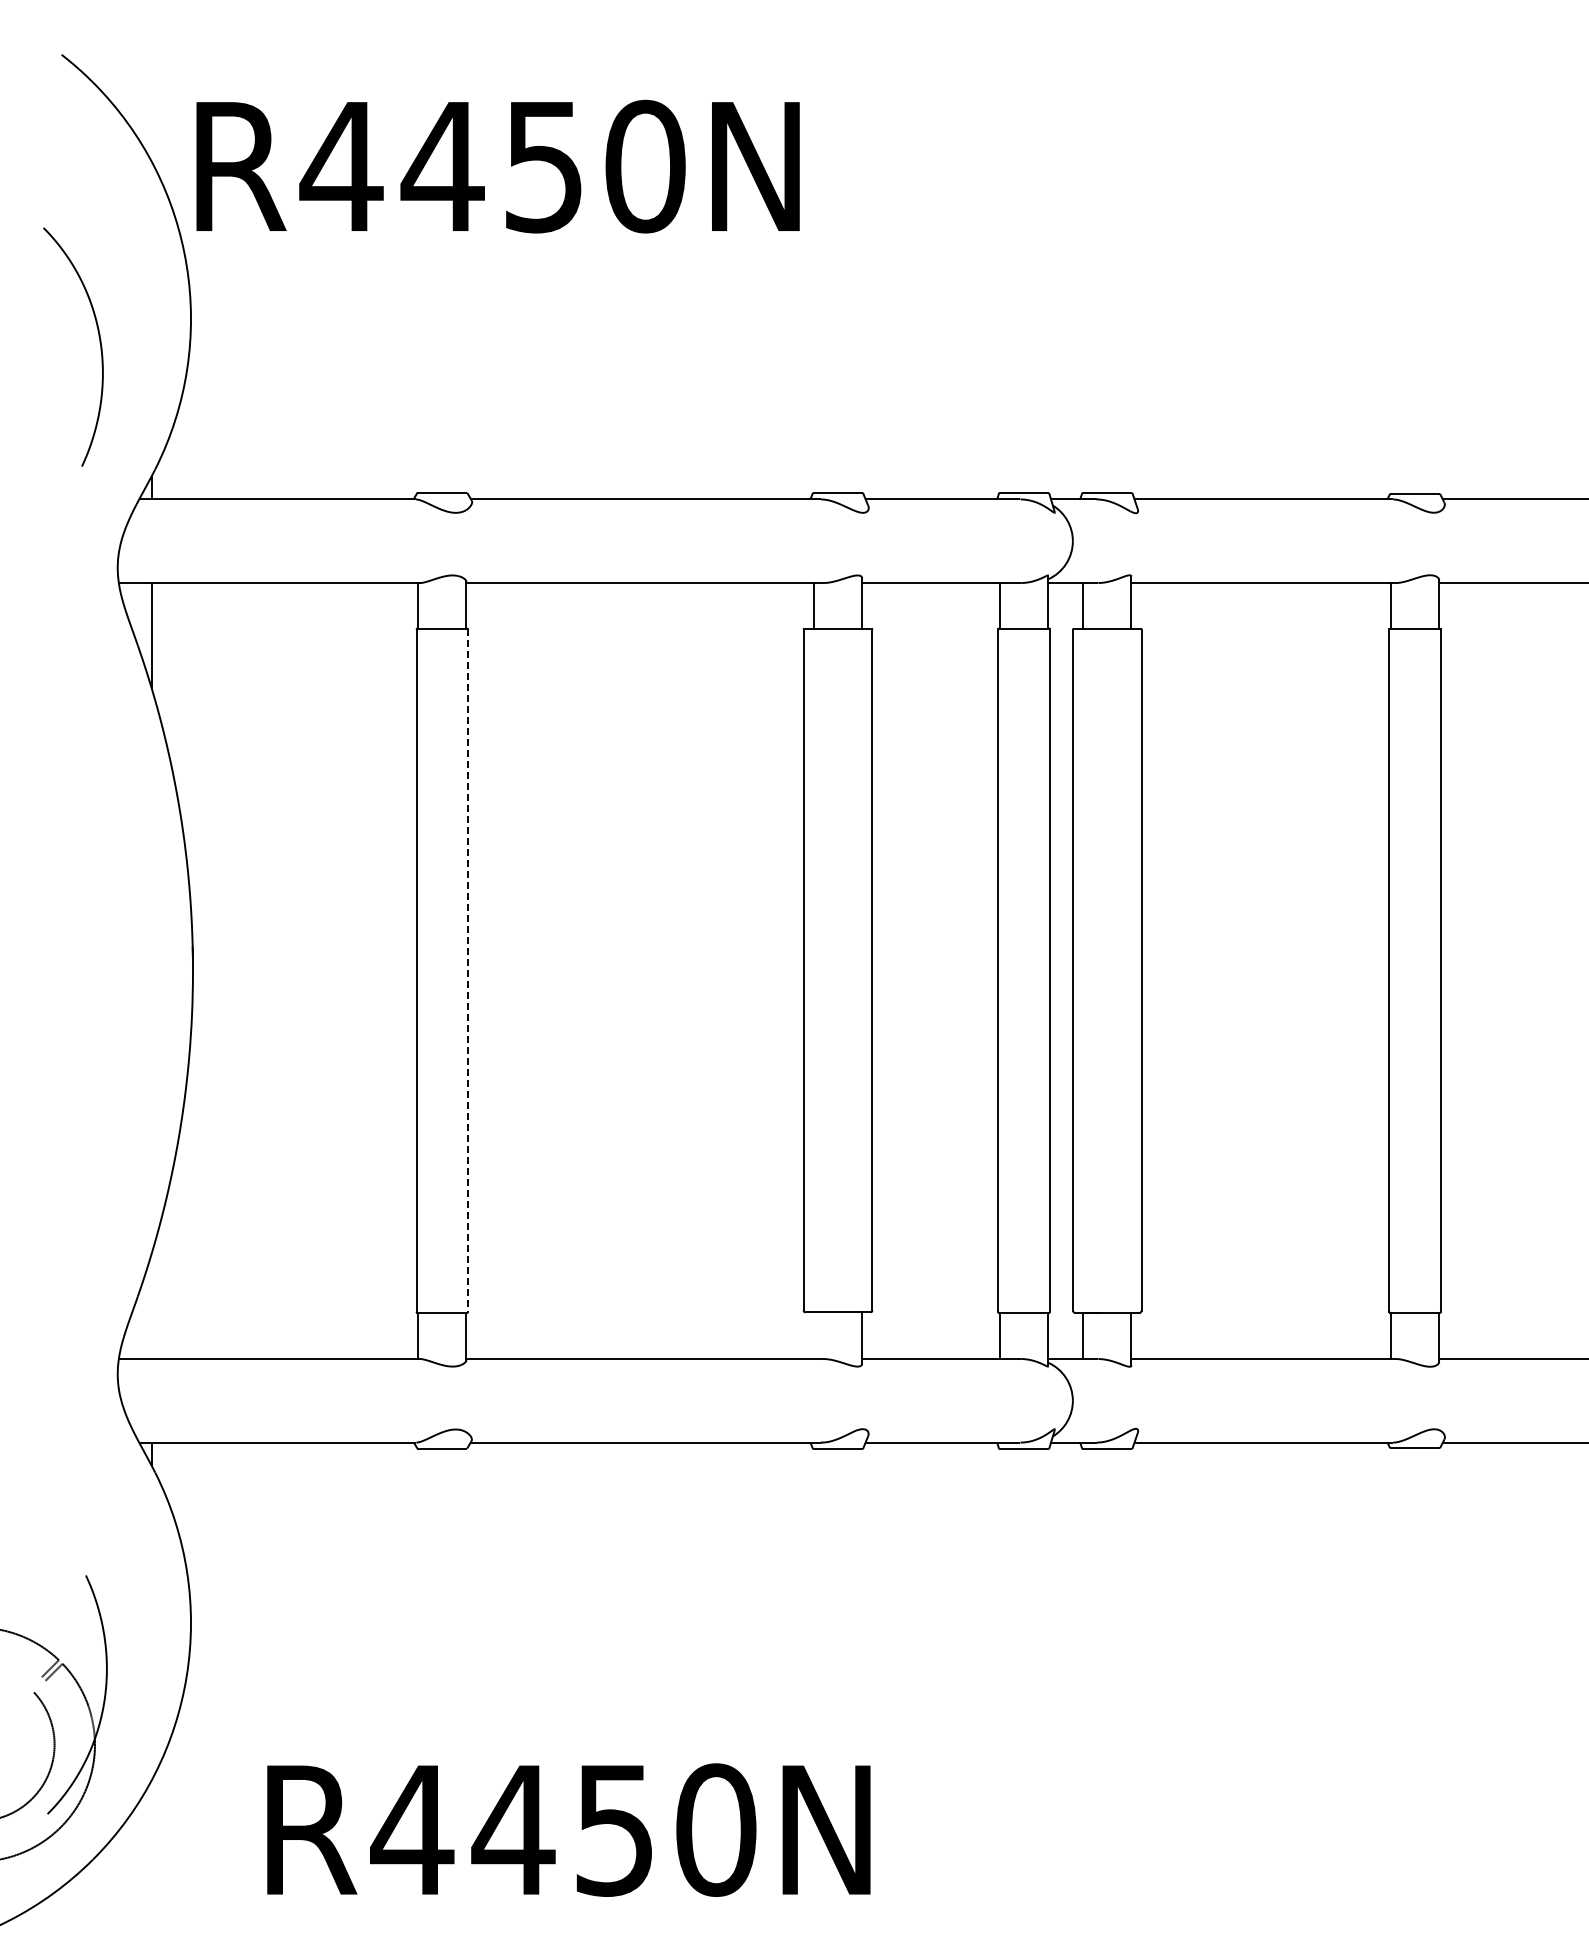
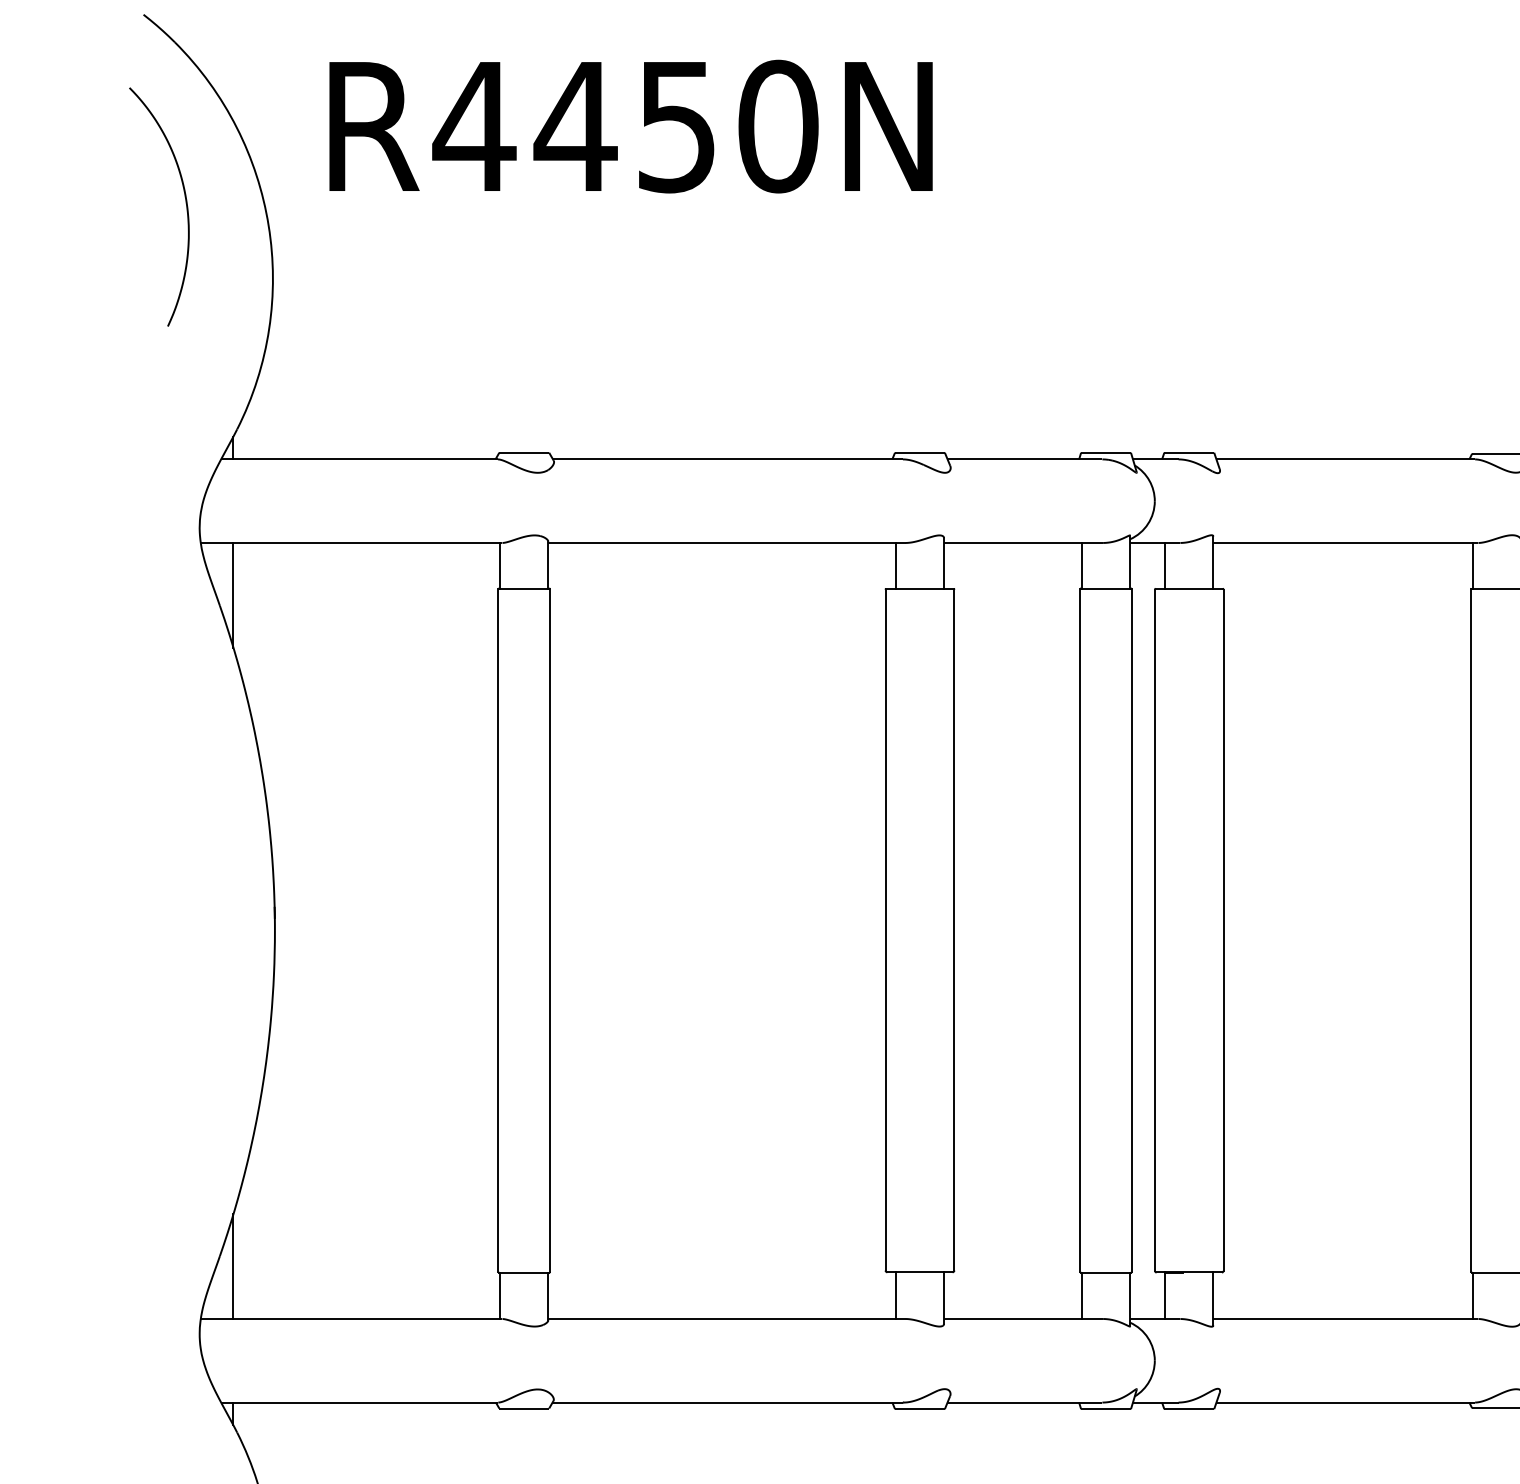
text: (497, 166) -> (630, 126), moved
curve: (99, 343) -> (185, 203), moved
line: (468, 971) -> (550, 931), dashed -> solid
line: (151, 1306) -> (233, 1266), added
line: (813, 1335) -> (895, 1295), added

